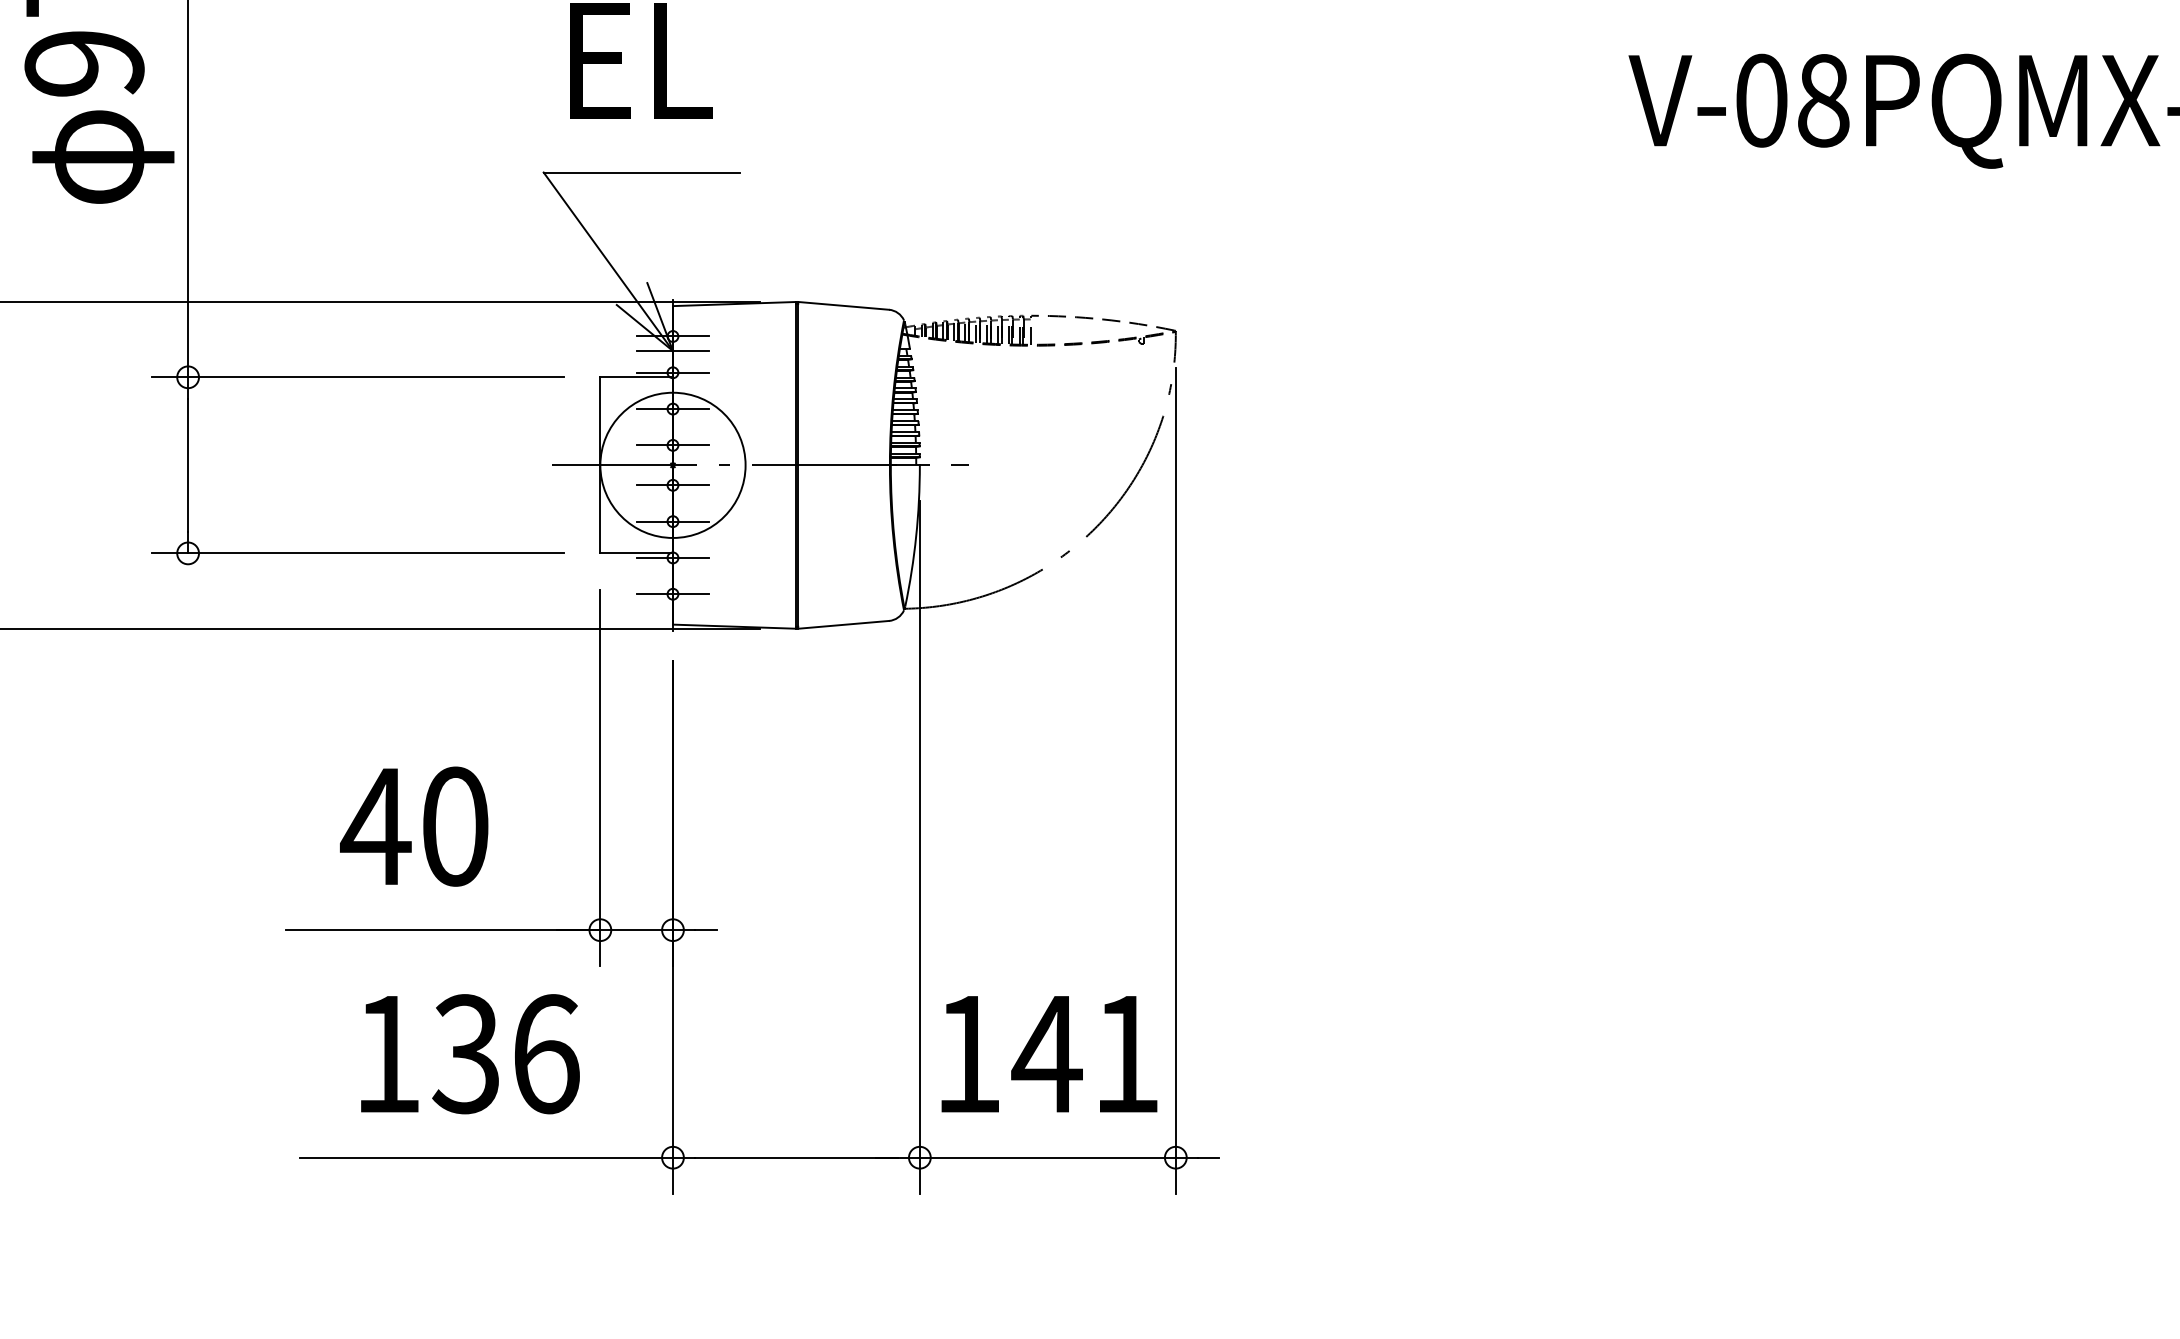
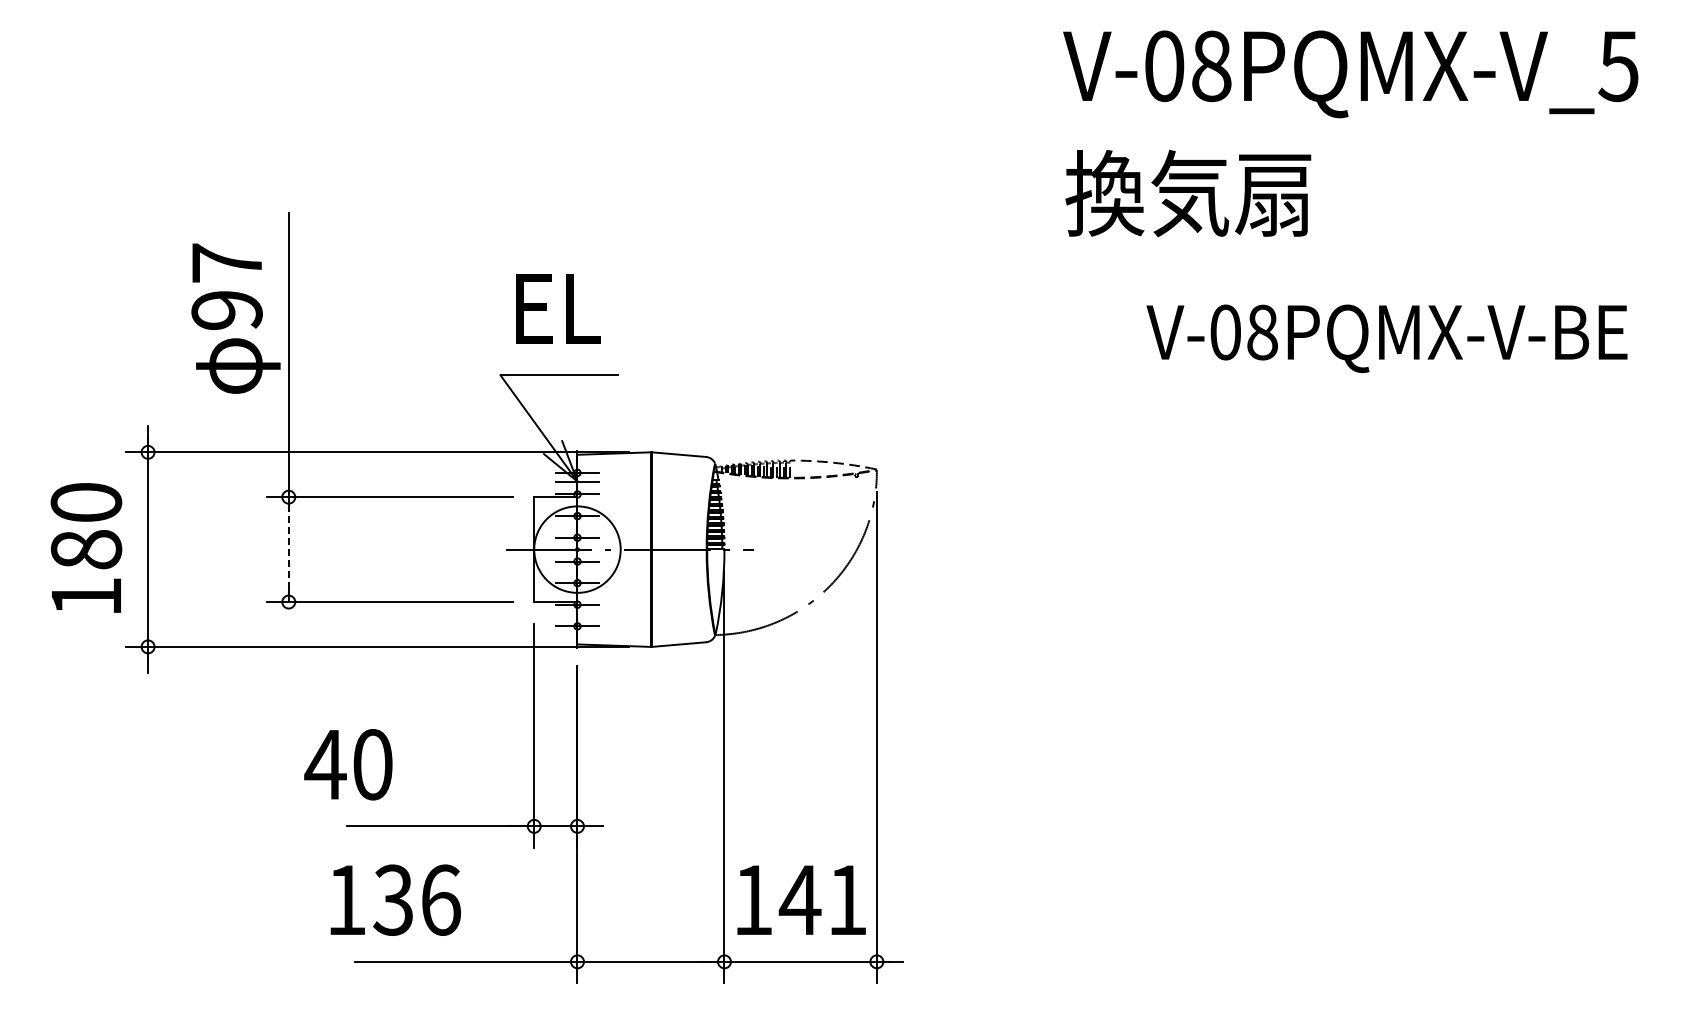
line: (187, 465) -> (288, 549), solid -> dashed
text: (414, 826) -> (348, 764), moved
text: (469, 1052) -> (395, 899), moved

